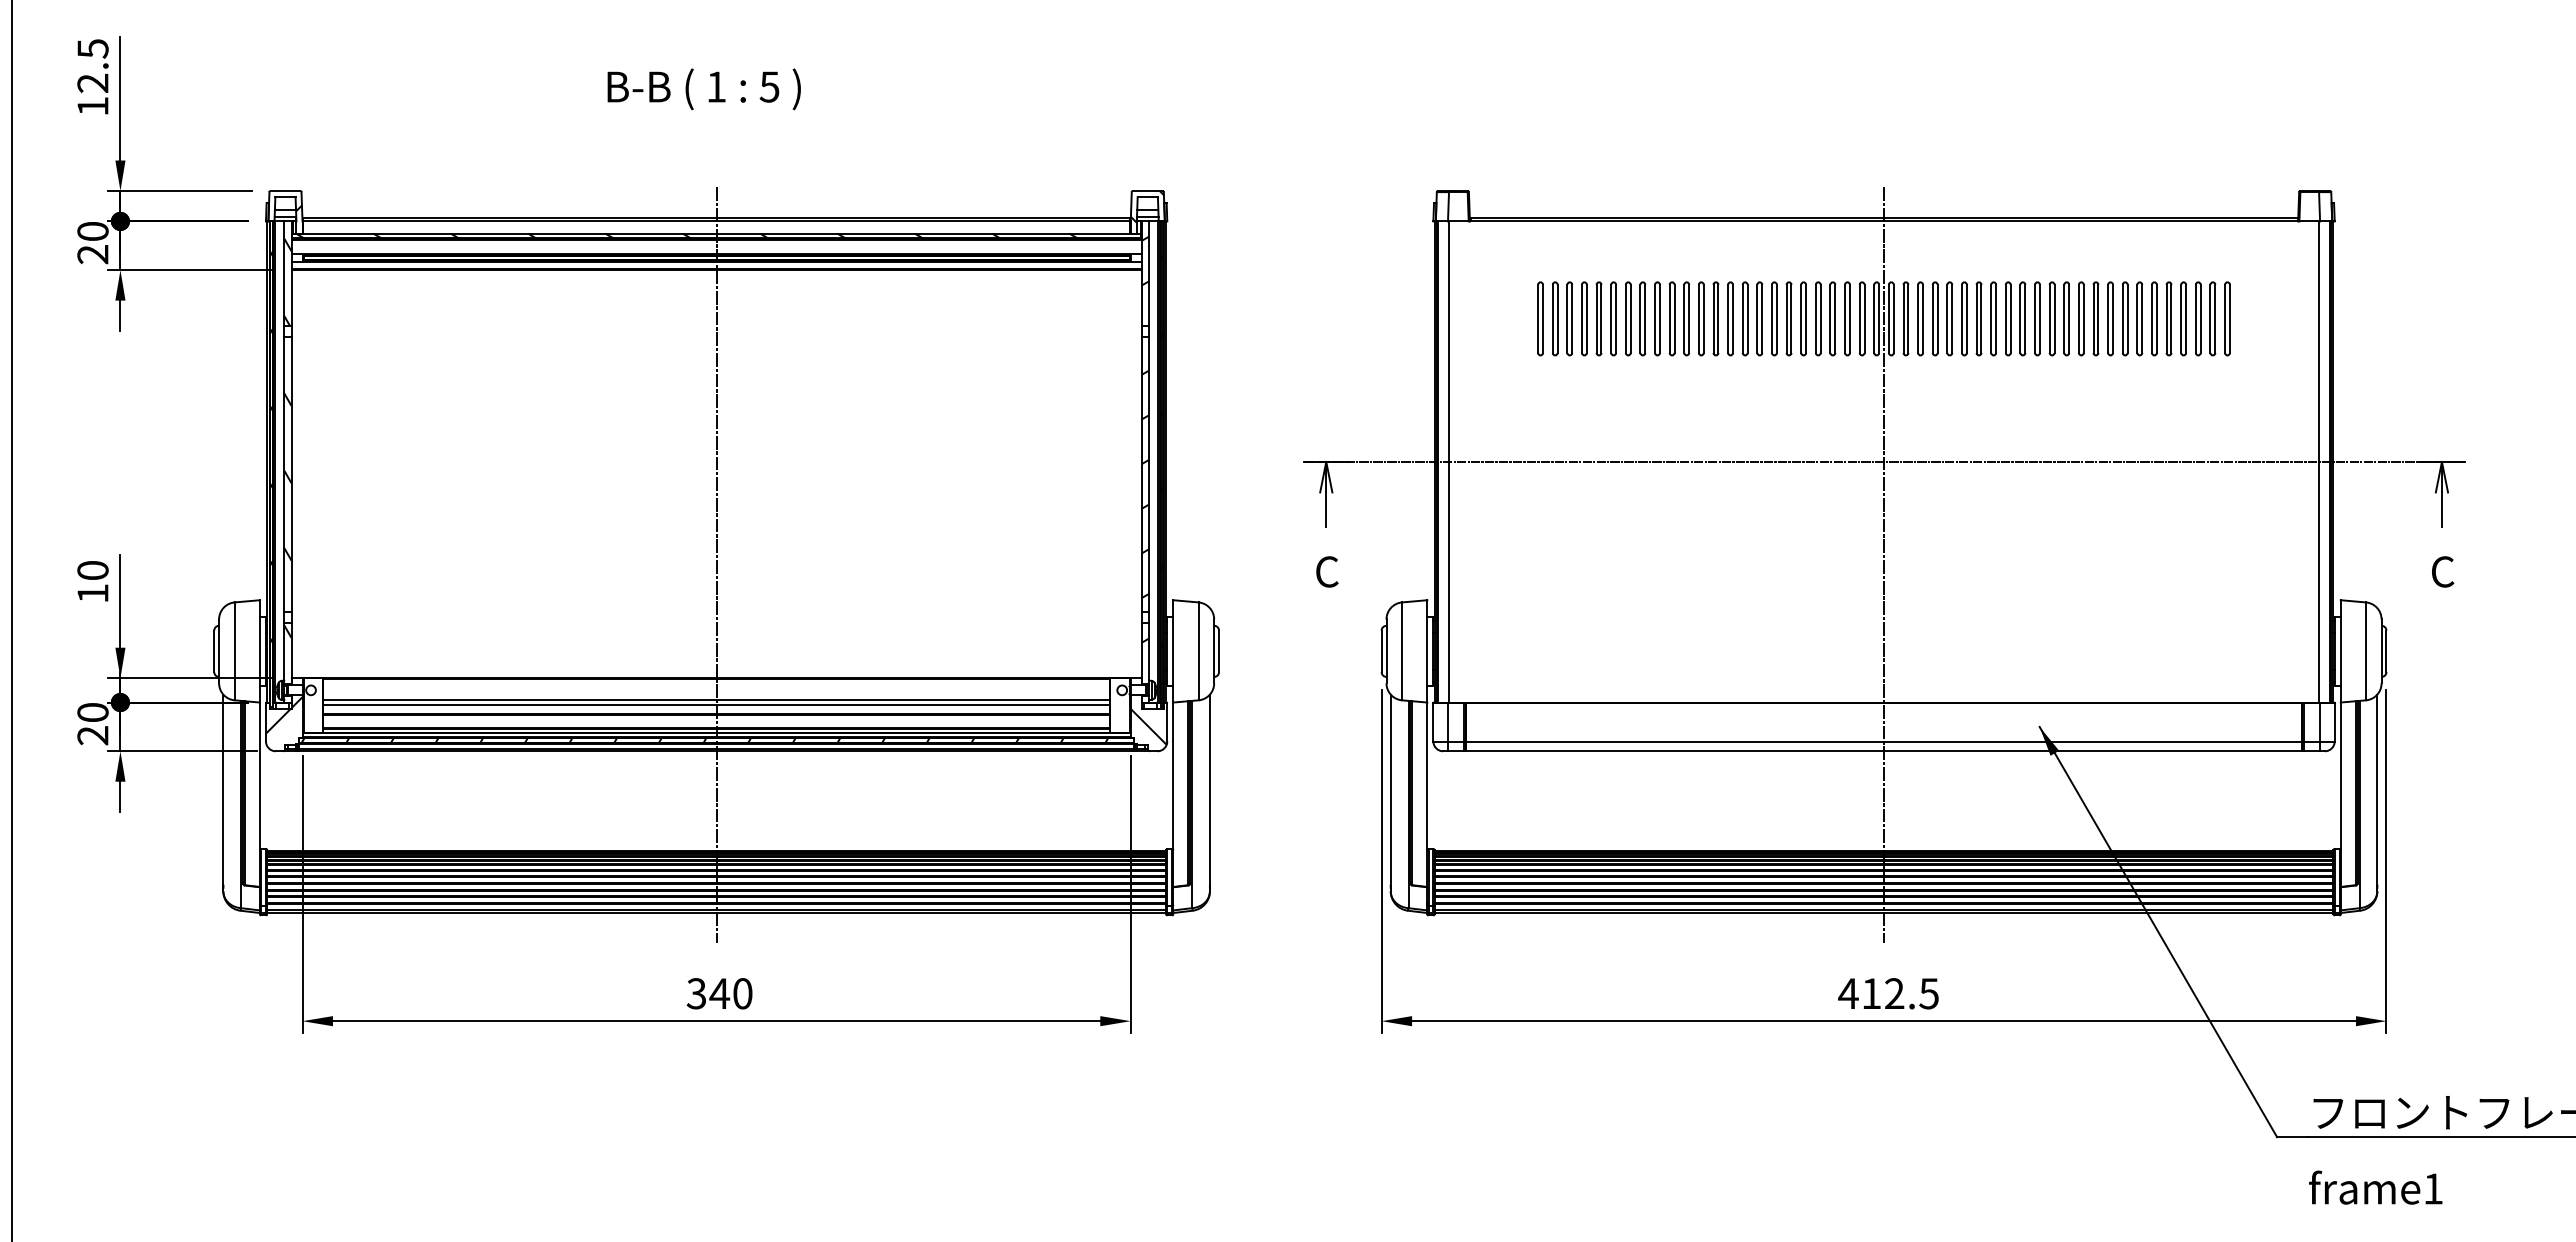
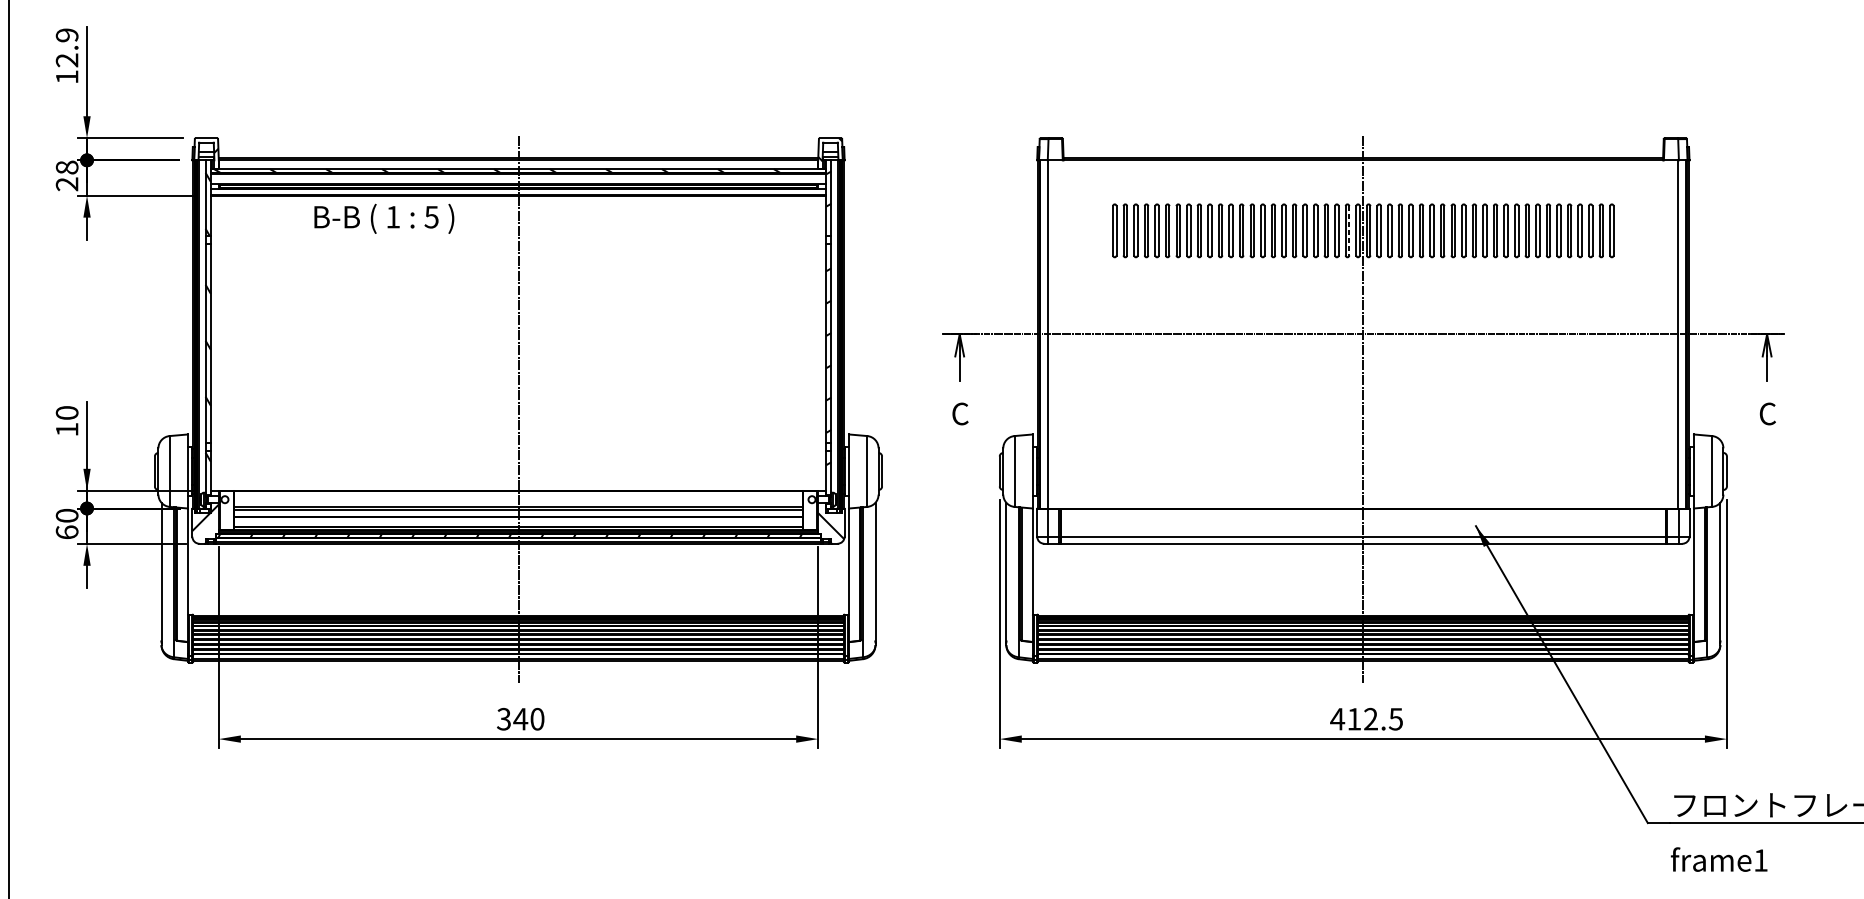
text: (92, 48) -> (66, 35), 12.5 -> 12.9
text: (703, 89) -> (383, 219), moved
text: (92, 230) -> (66, 166), 20 -> 28
line: (1864, 319) -> (1349, 231), solid -> dashed
text: (92, 735) -> (66, 532), 20 -> 60

